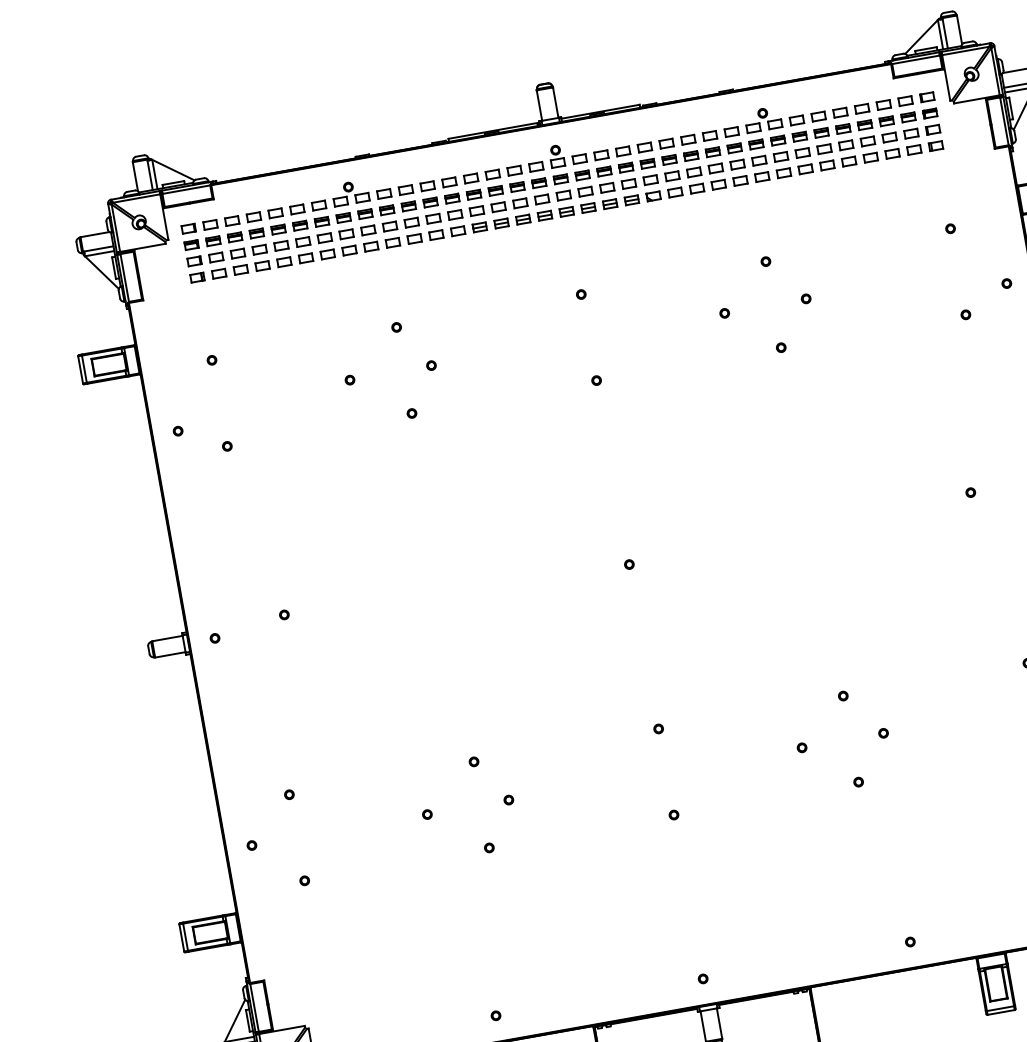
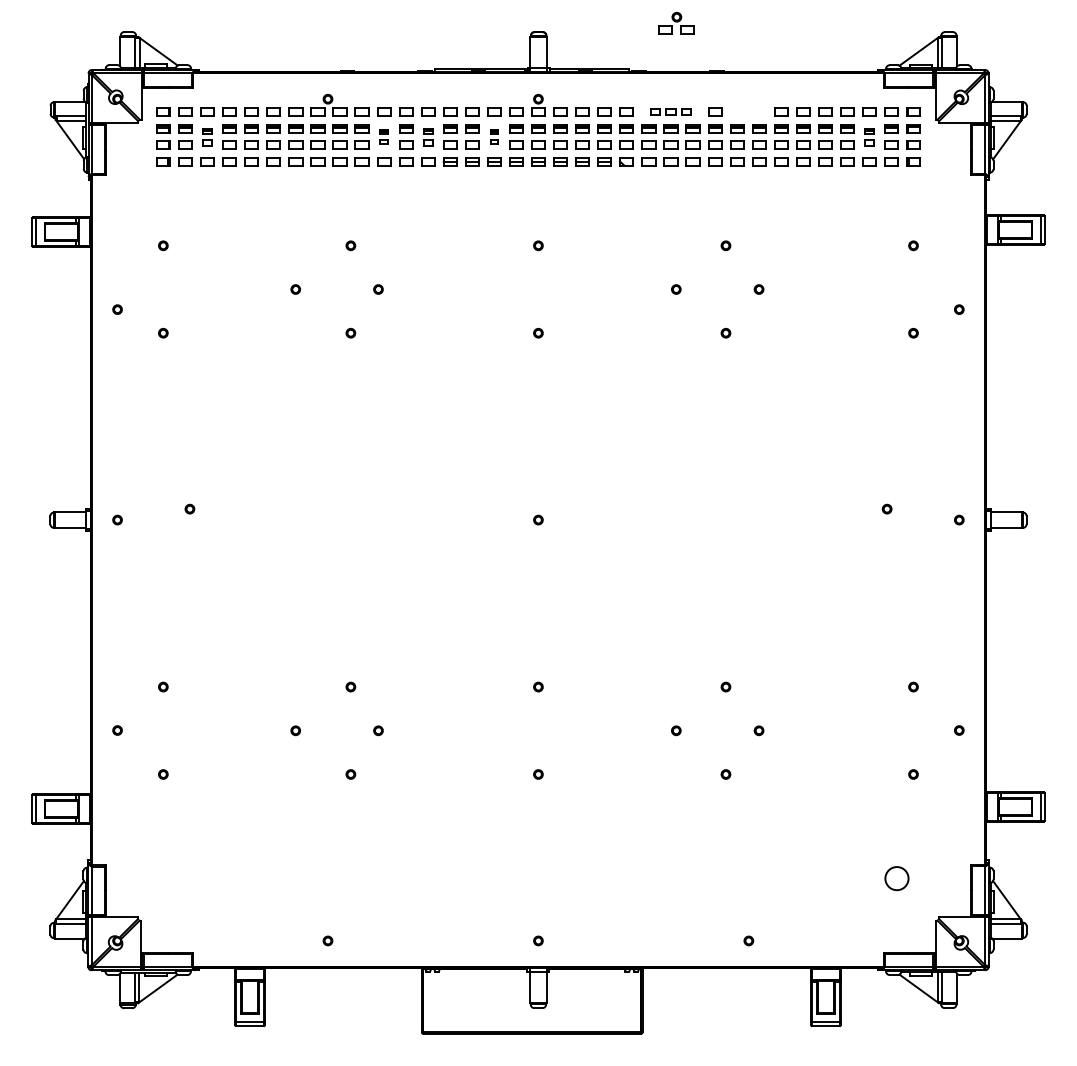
part: (763, 118) -> (676, 22), moved
part: (888, 128) -> (869, 136), size x0.7
part: (687, 139) -> (670, 111), size x0.7
part: (518, 194) -> (494, 136), size x0.6
part: (453, 206) -> (428, 136), size x0.7
part: (410, 213) -> (384, 136), size x0.6
part: (236, 244) -> (207, 136), size x0.7

